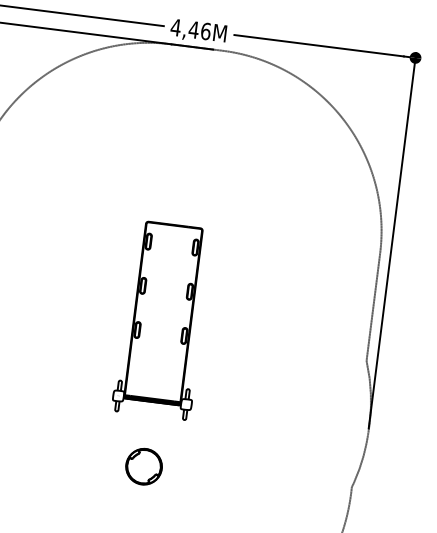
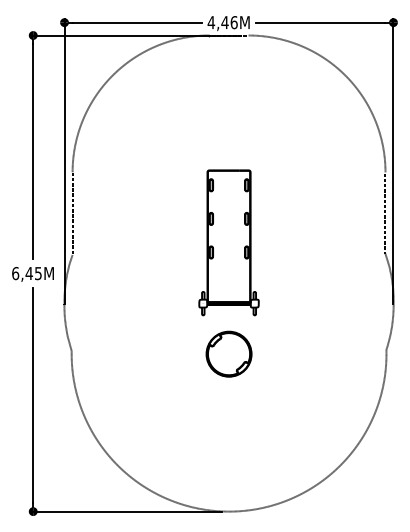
part: (143, 465) -> (228, 353), size x1.67

